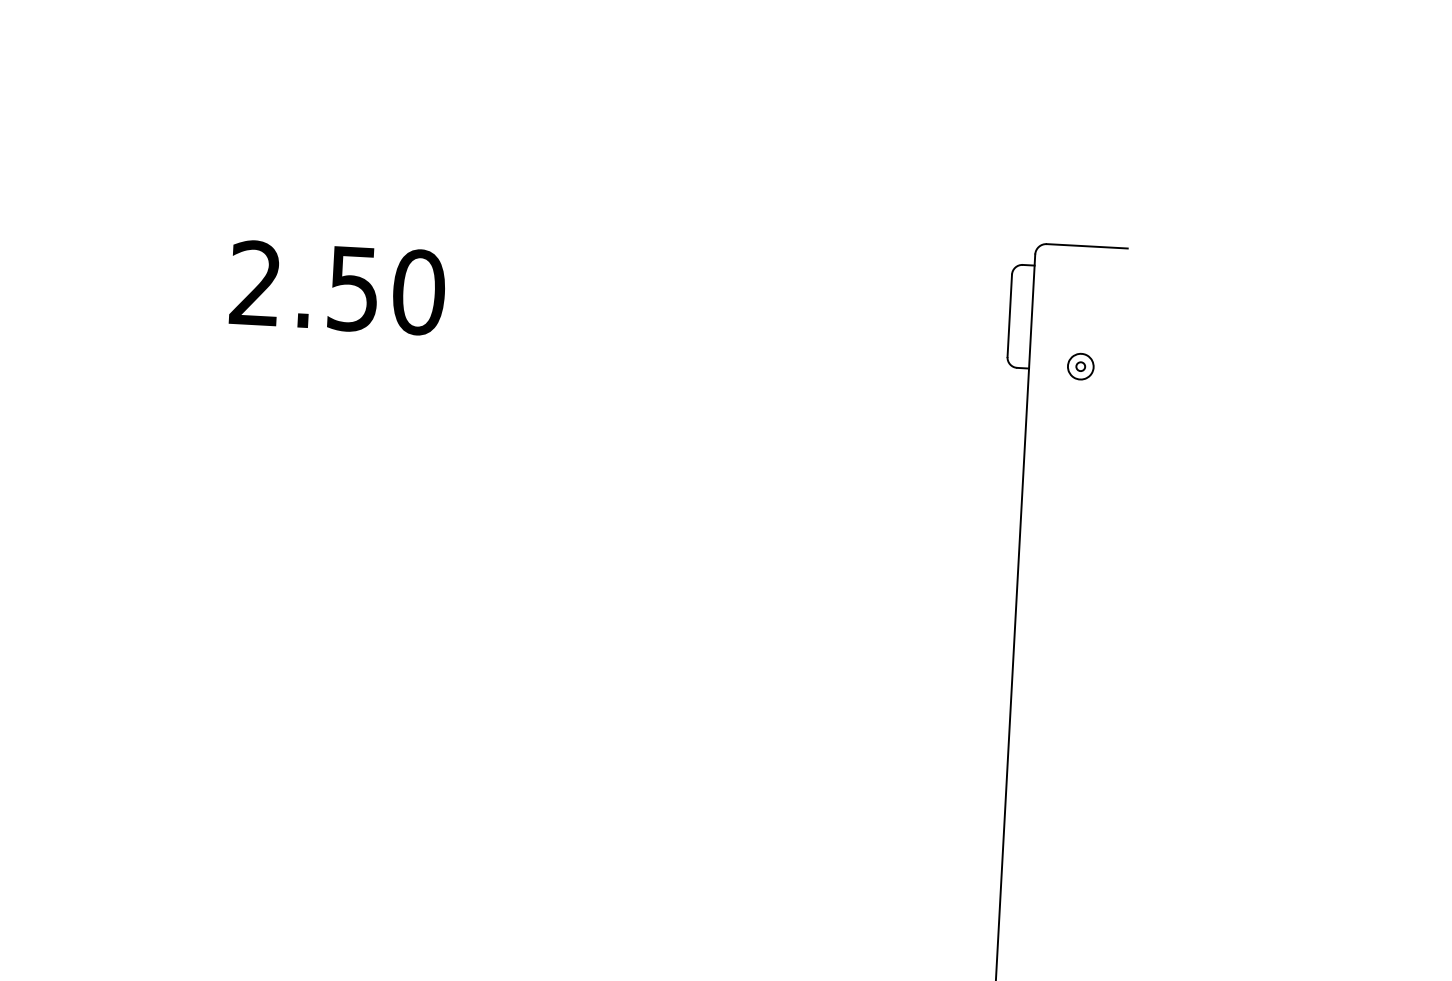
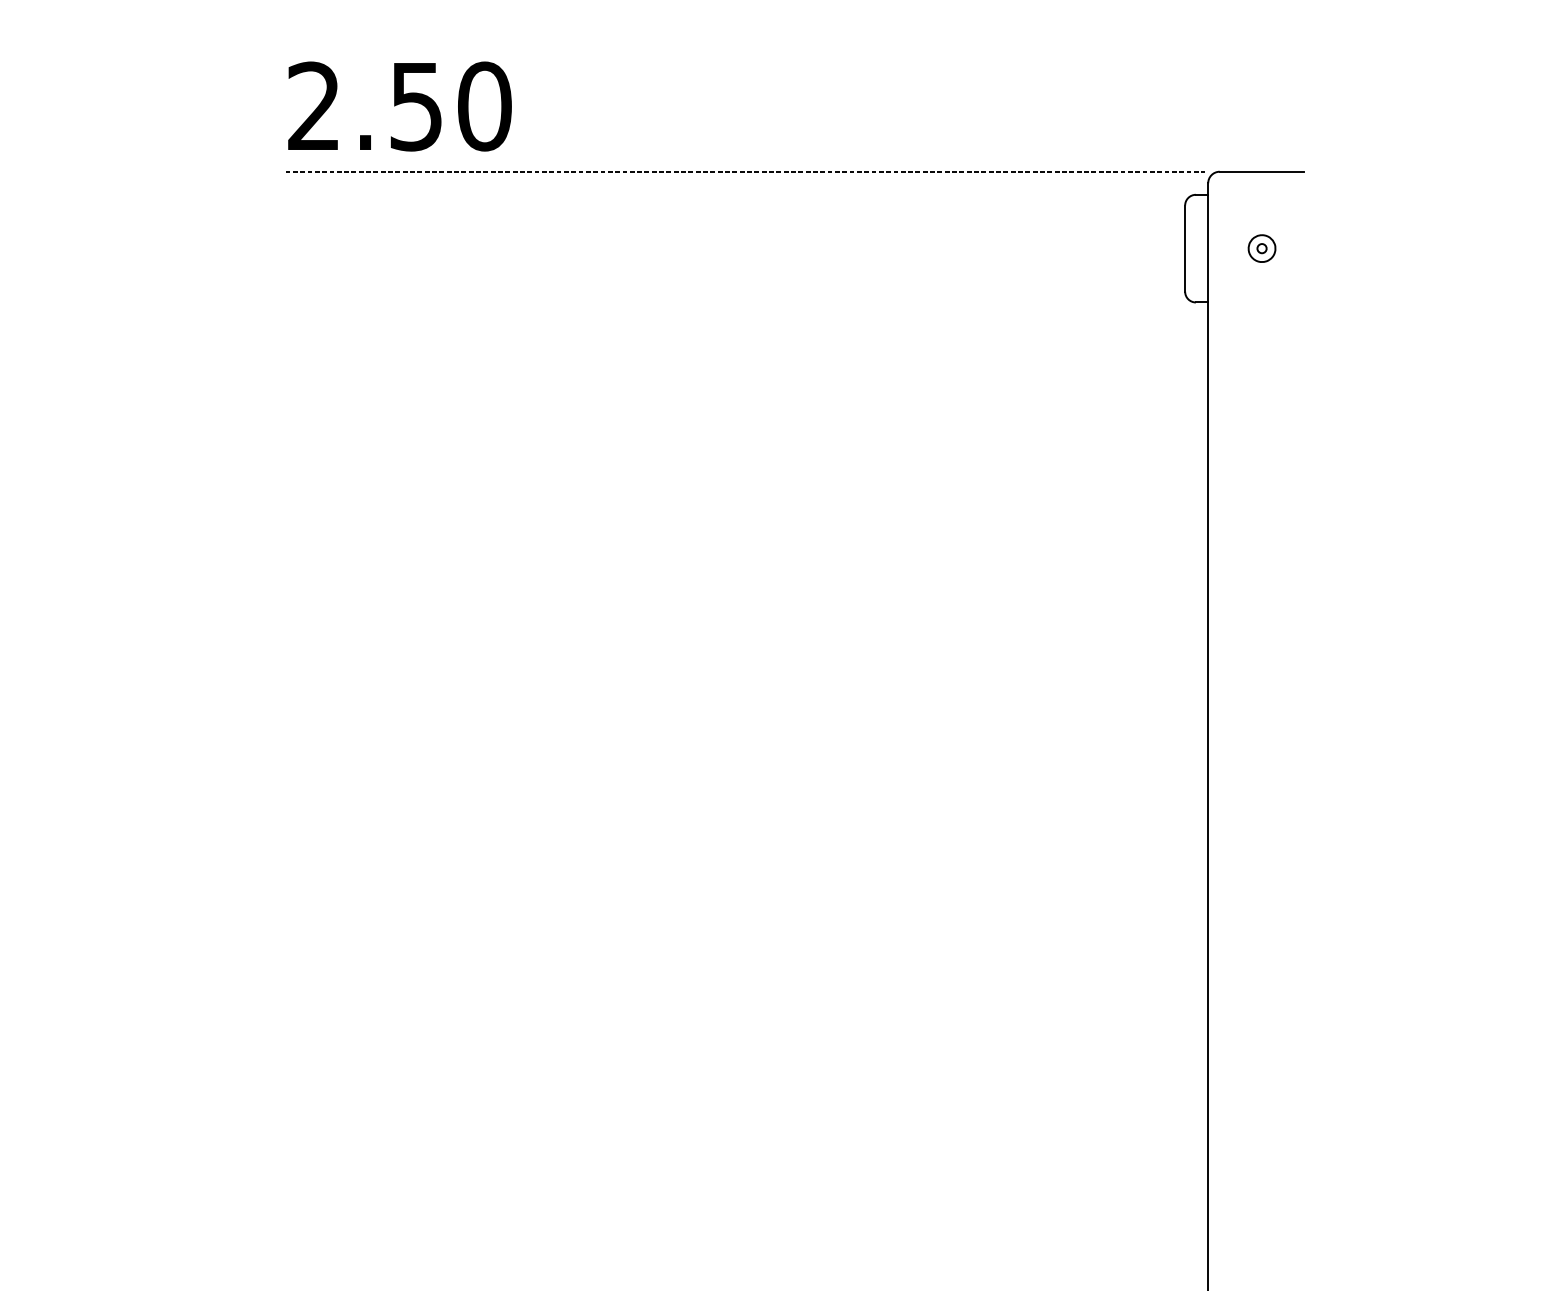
line: (592, 219) -> (744, 171), added
text: (337, 287) -> (399, 106), moved
part: (1080, 366) -> (1261, 248), moved

